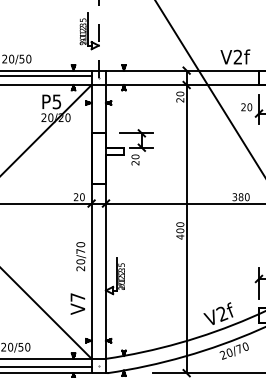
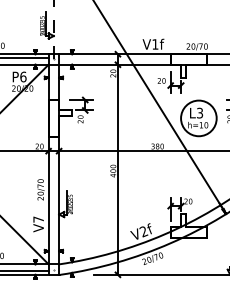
text: (238, 57) -> (155, 44), V2f -> V1f
text: (57, 101) -> (23, 76), P5 -> P6

